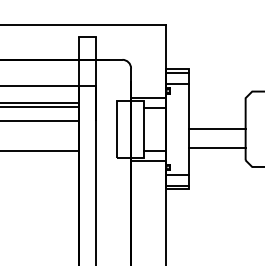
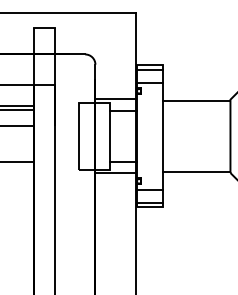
line: (216, 129) -> (196, 101), moved
line: (216, 148) -> (196, 171), moved

